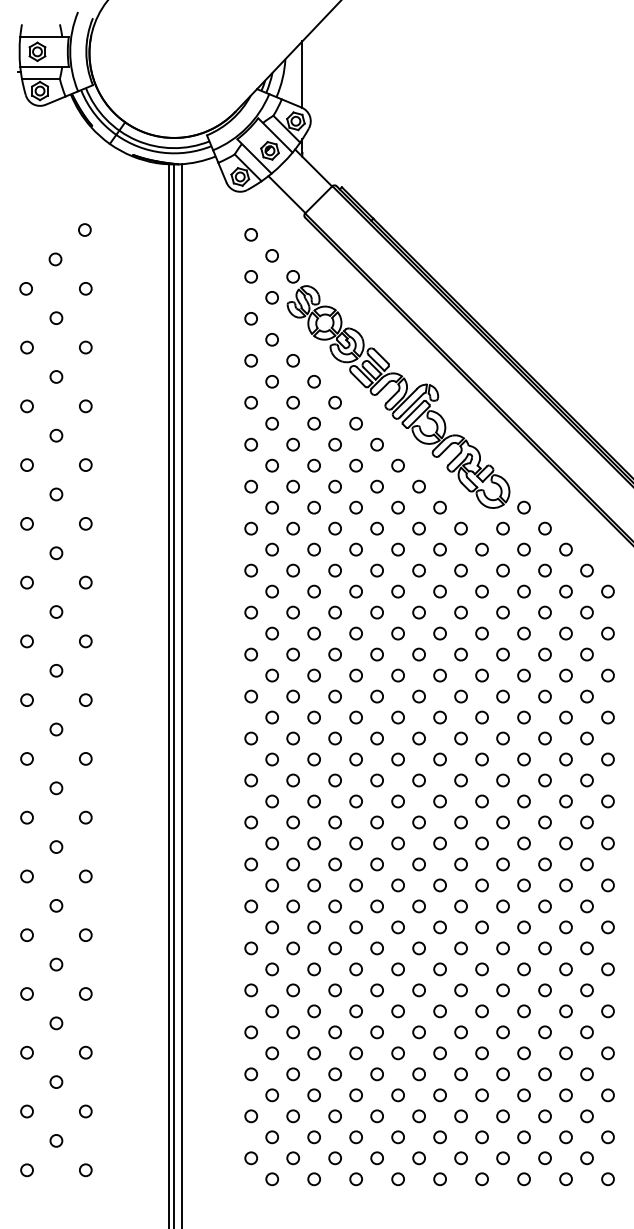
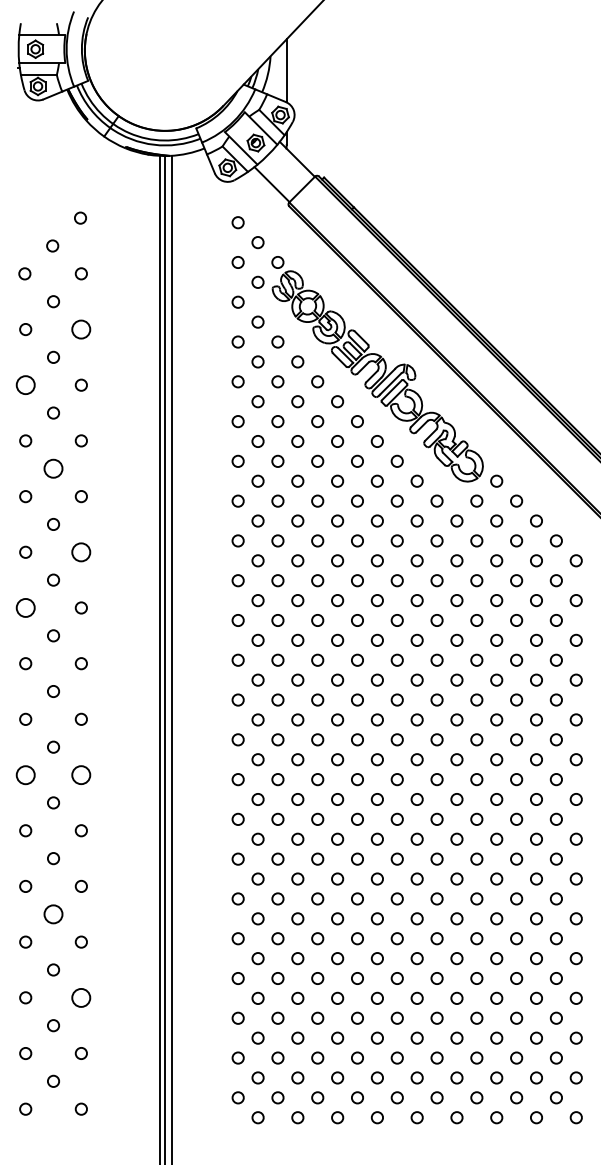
circle: (85, 347) -> (81, 329), size x1.6
circle: (26, 406) -> (25, 385), size x1.6
circle: (56, 494) -> (53, 468), size x1.6
circle: (85, 582) -> (81, 552), size x1.6
circle: (26, 641) -> (25, 608), size x1.6
circle: (26, 817) -> (25, 774), size x1.6
circle: (85, 817) -> (81, 774), size x1.6
circle: (56, 964) -> (53, 914), size x1.6
circle: (85, 1052) -> (81, 997), size x1.6

